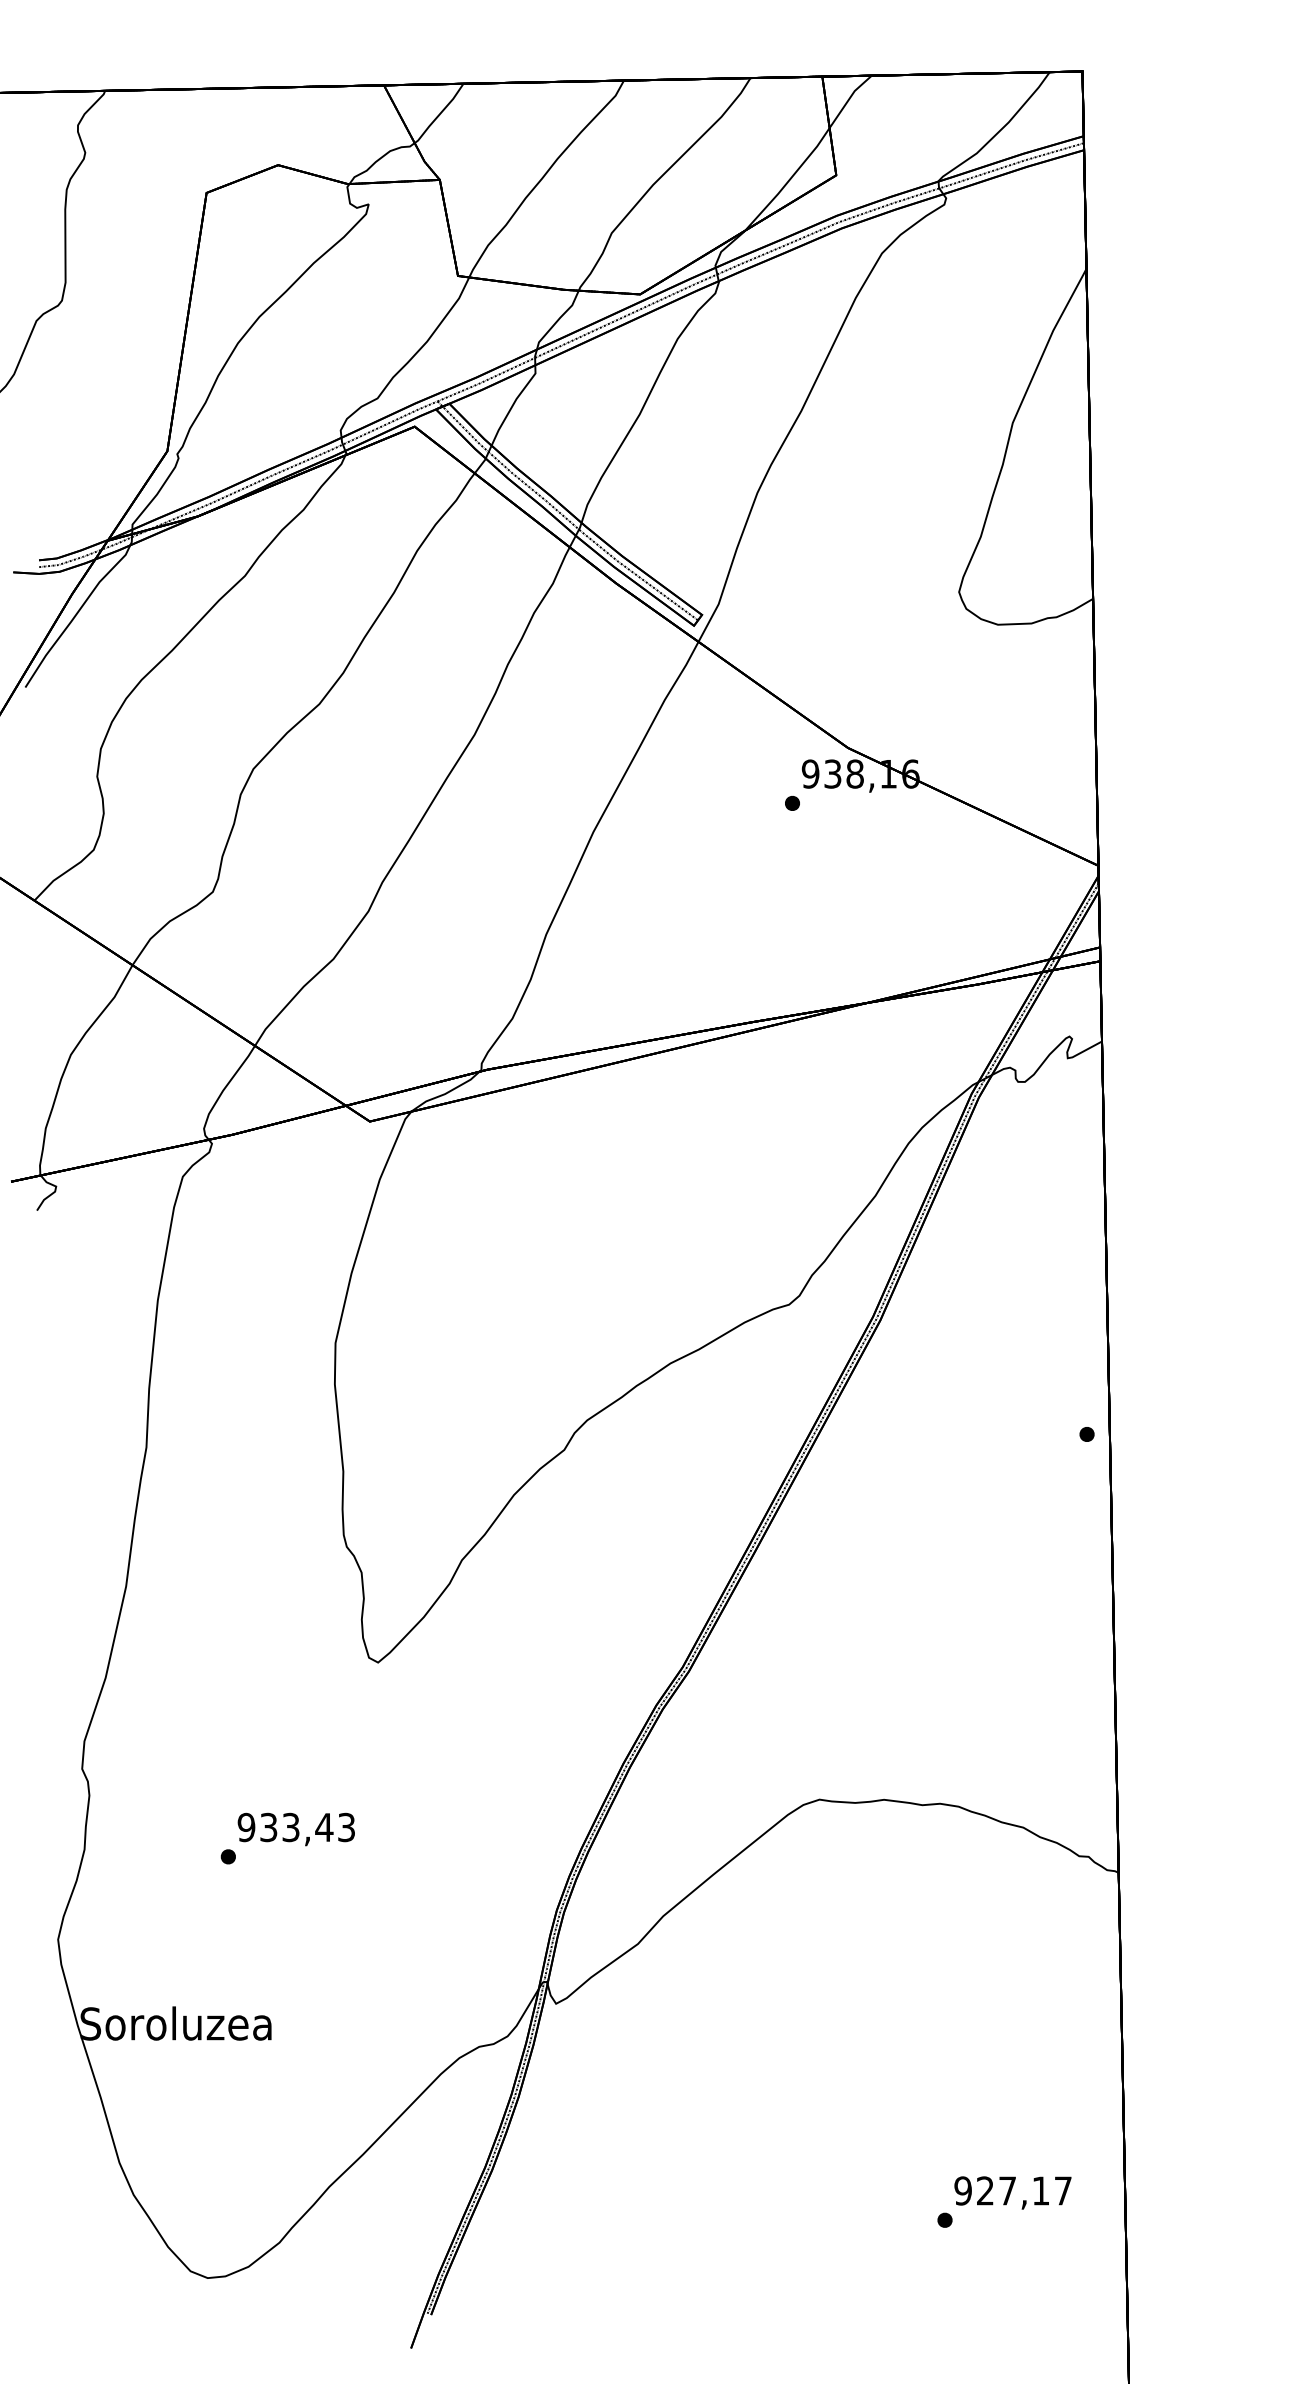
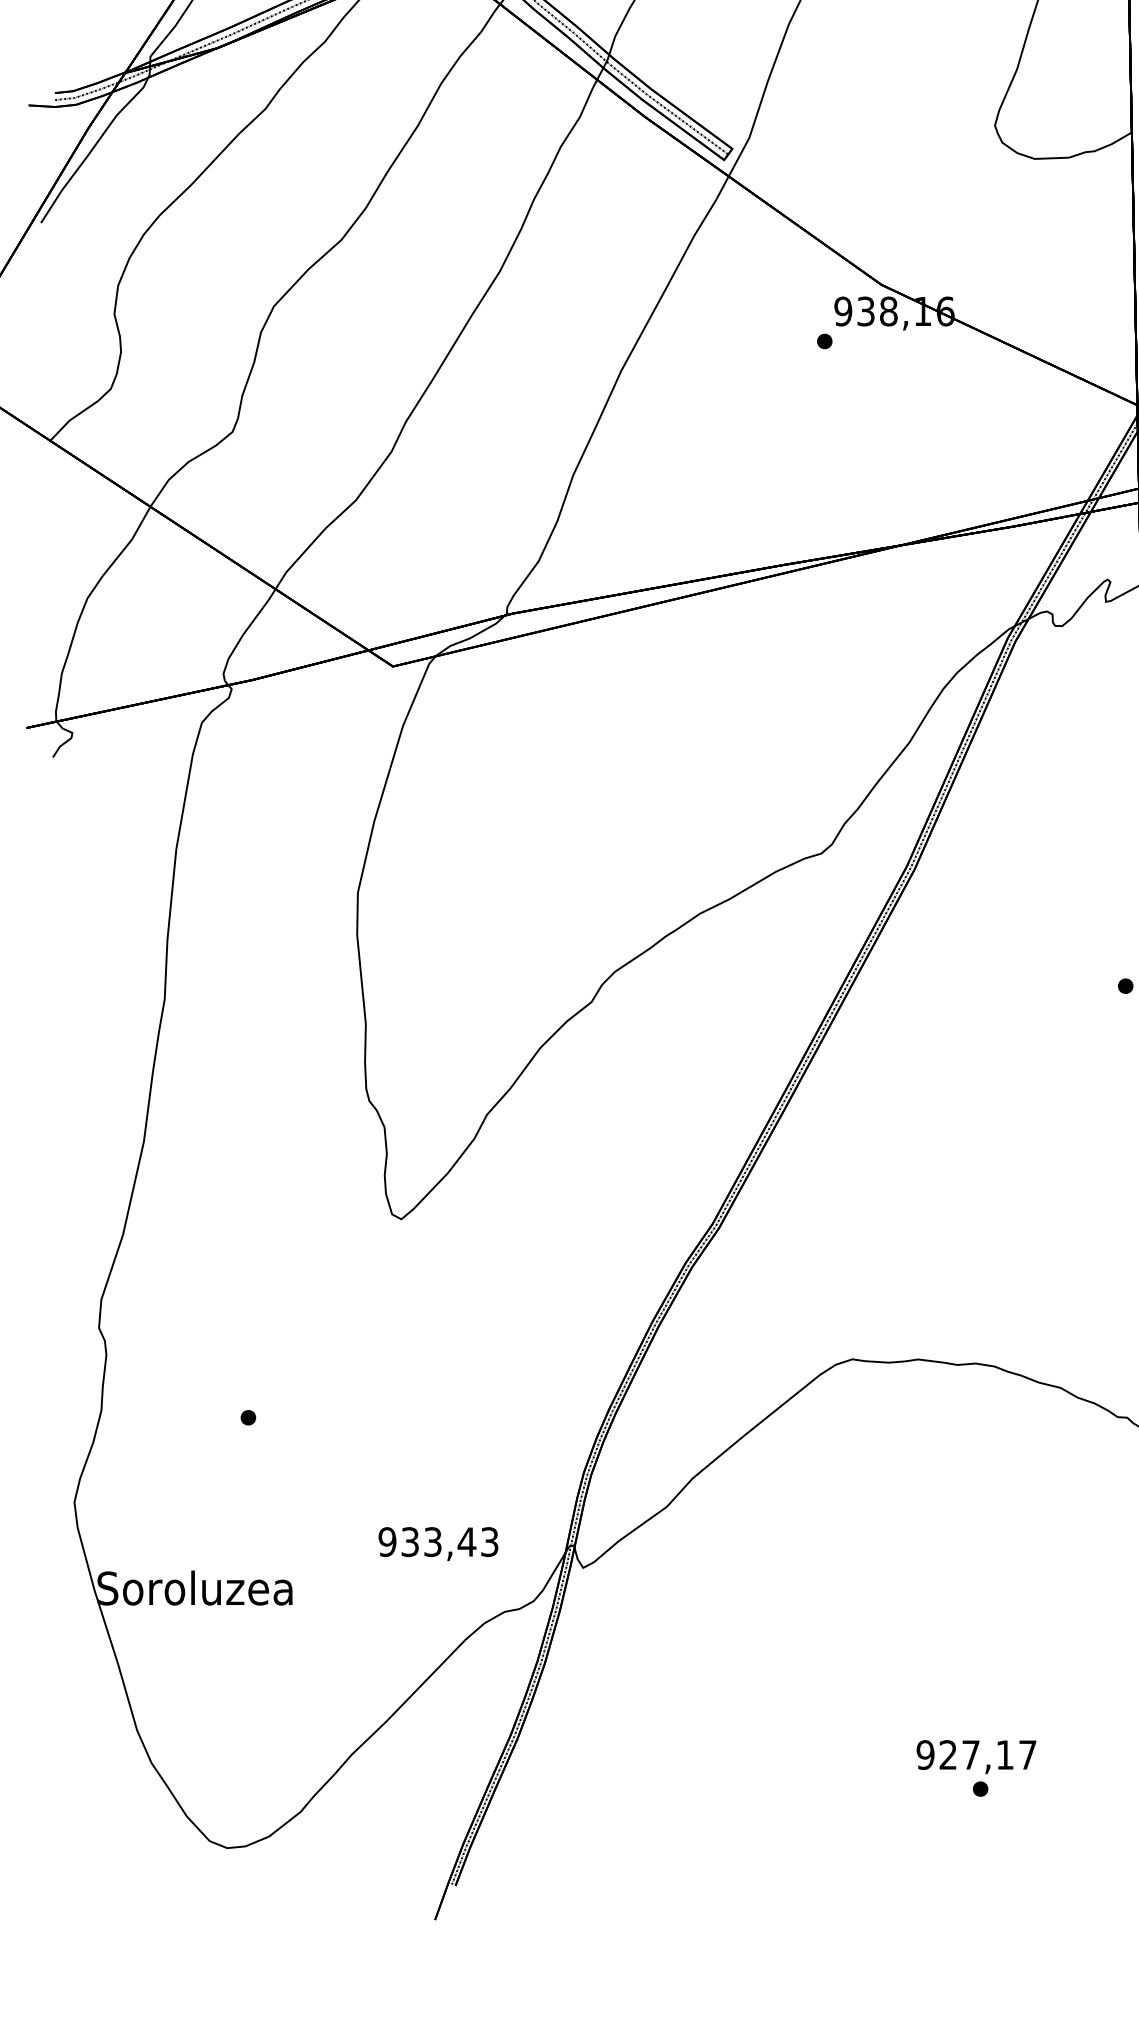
text: (295, 1829) -> (437, 1544), moved
text: (1012, 2192) -> (975, 1756), moved

